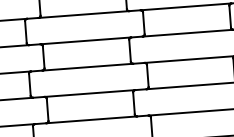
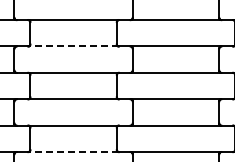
line: (83, 14) -> (73, 46), solid -> dashed
line: (91, 120) -> (73, 152), solid -> dashed

